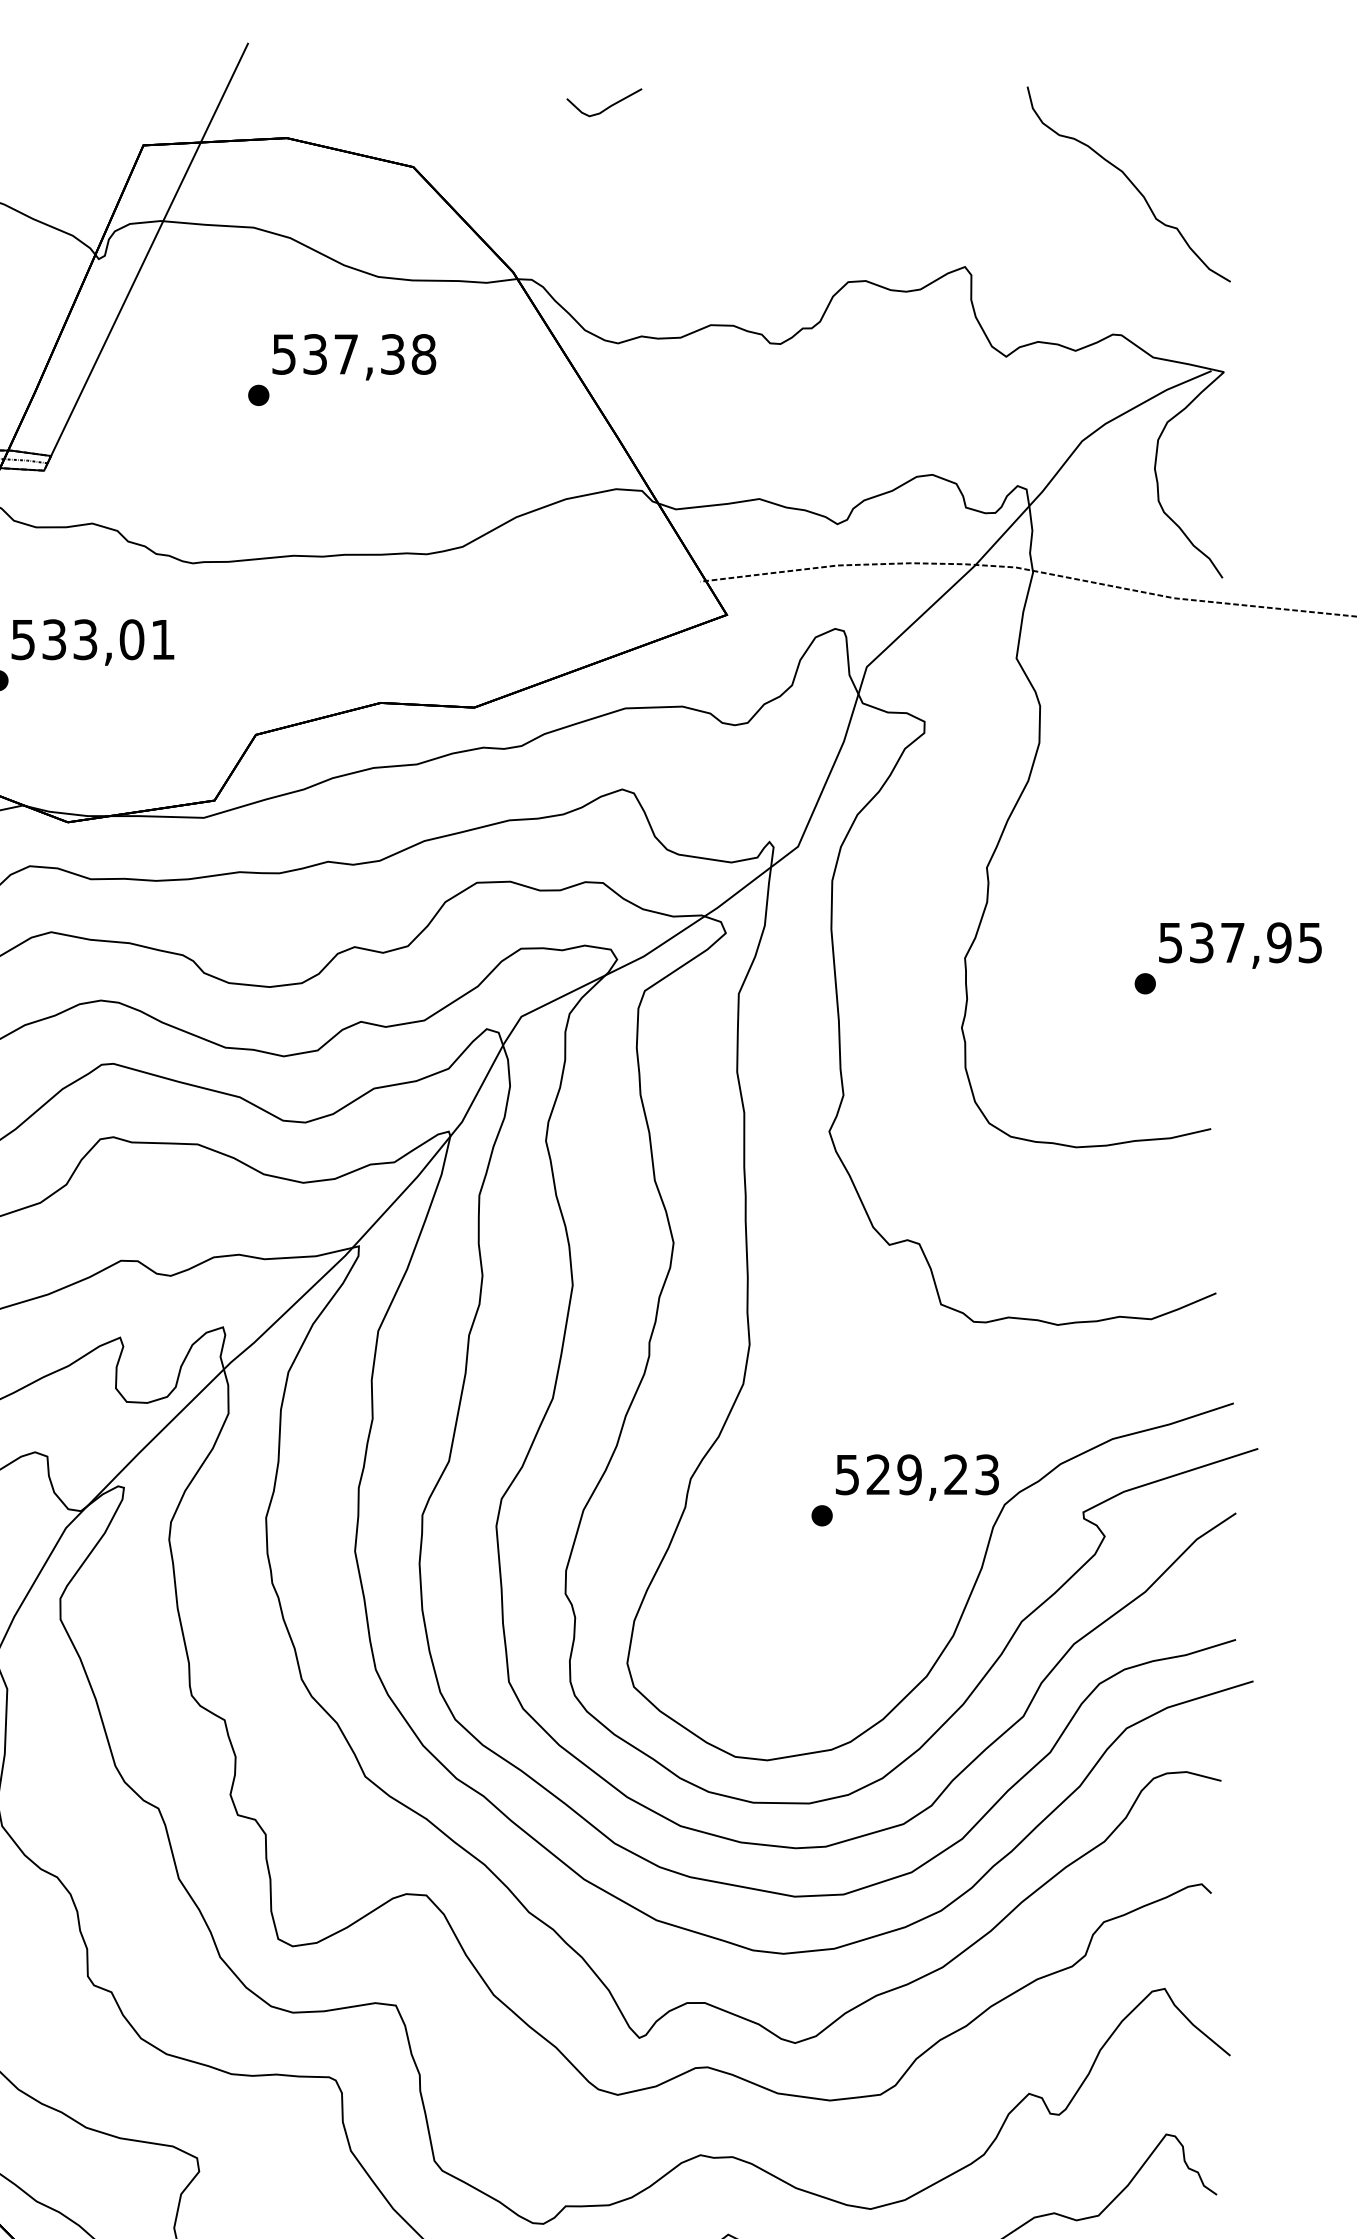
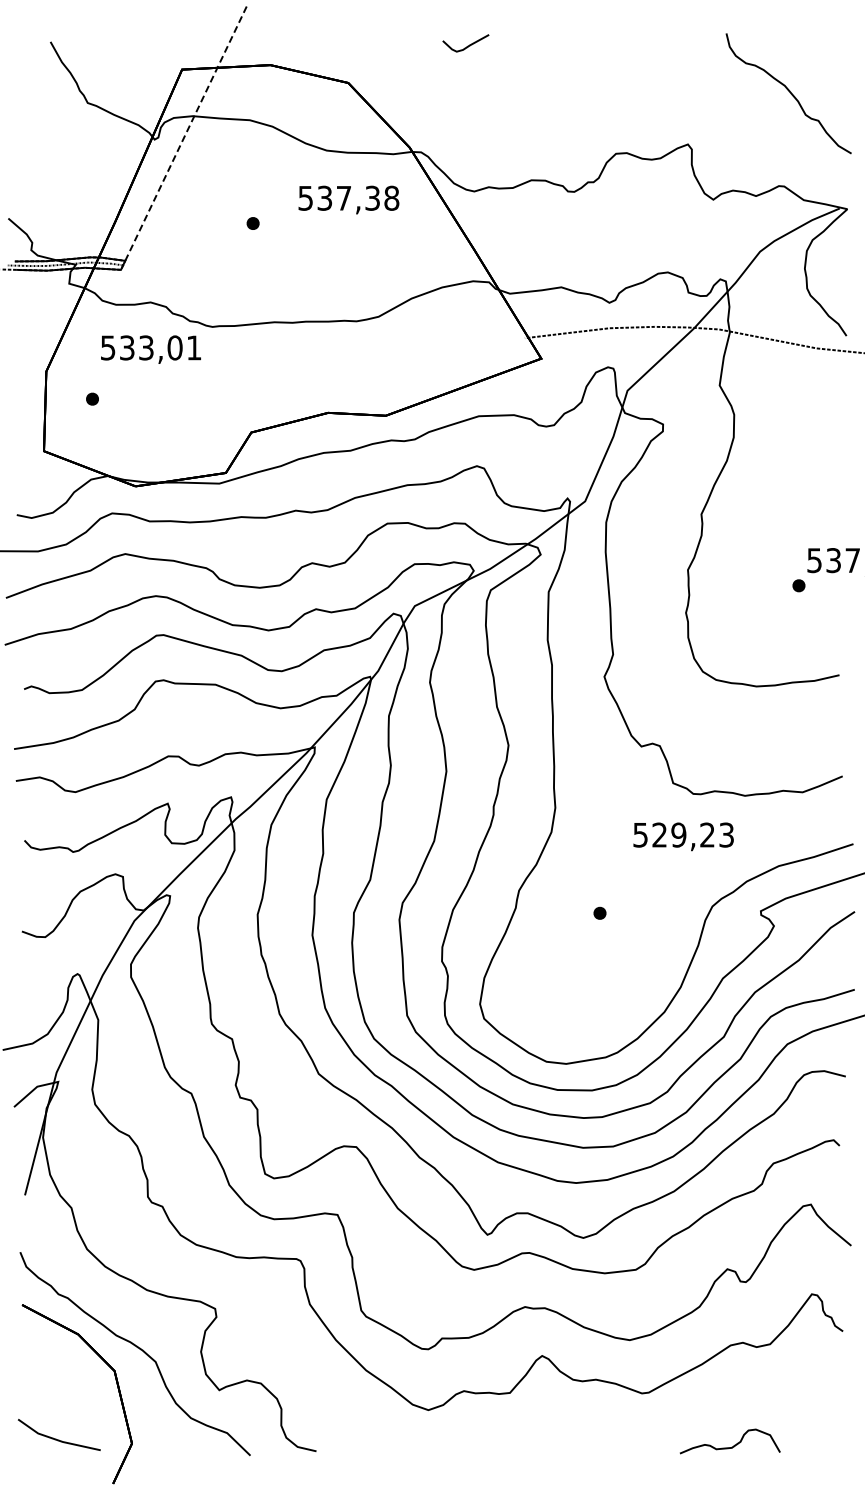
line: (147, 254) -> (184, 136), solid -> dashed
text: (353, 356) -> (348, 199), moved
text: (92, 642) -> (150, 349), moved
text: (917, 1477) -> (683, 836), moved

